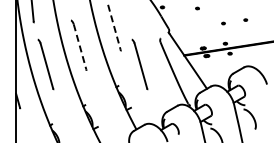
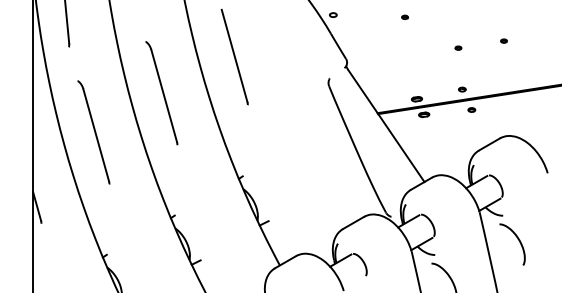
line: (114, 27) -> (234, 56), dashed -> solid
line: (80, 47) -> (165, 97), dashed -> solid
part: (139, 64) -> (286, 132), removed

